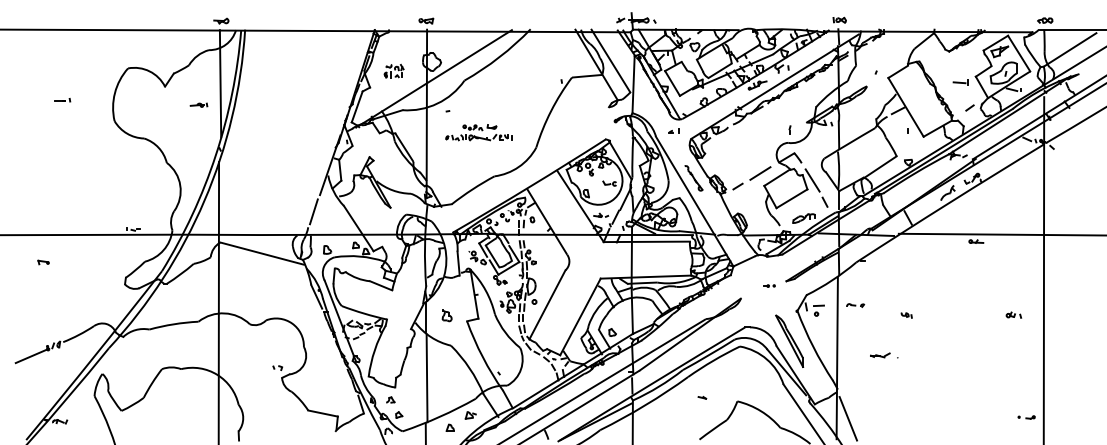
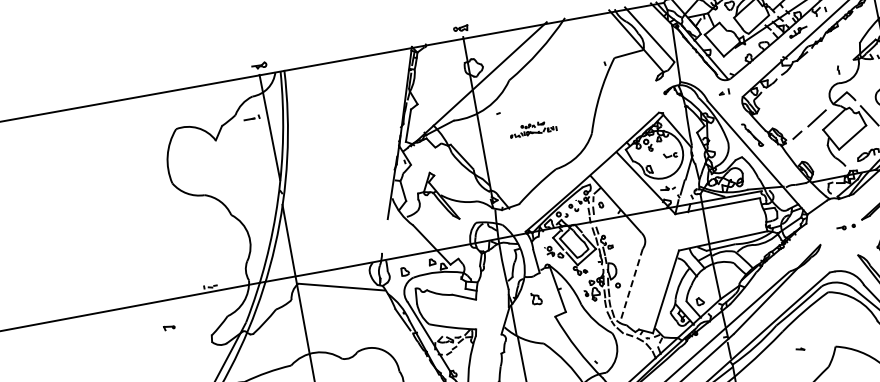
part: (393, 70) -> (437, 83), removed
part: (62, 100) -> (251, 118), moved
part: (198, 104) -> (251, 151), removed
part: (478, 132) -> (532, 128), size x0.7
line: (313, 211) -> (384, 236), removed
part: (43, 262) -> (169, 327), moved
part: (769, 285) -> (846, 226), size x1.6
line: (547, 305) -> (631, 286), solid -> dashed
part: (446, 315) -> (536, 299), moved

